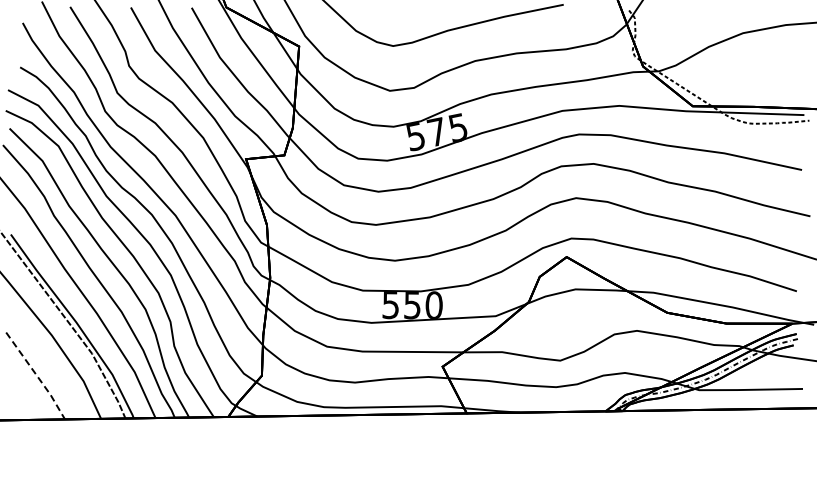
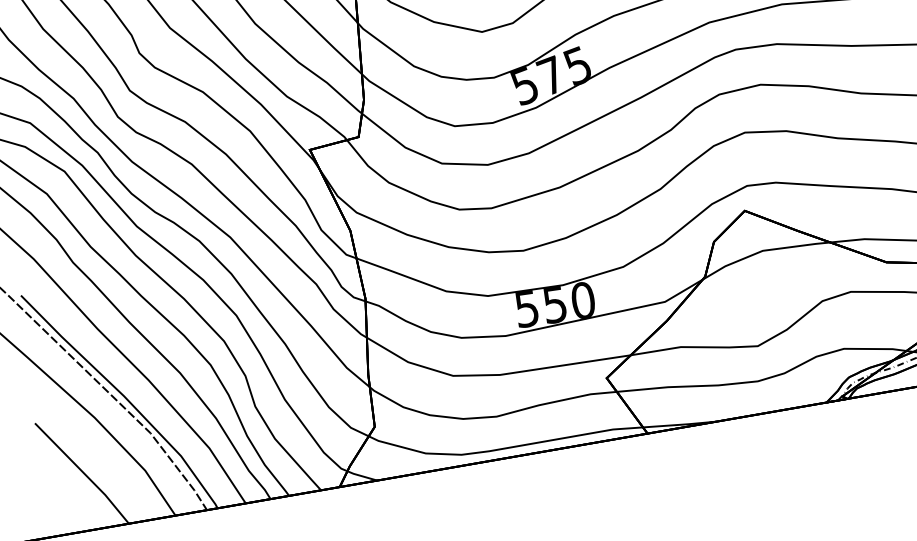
line: (37, 376) -> (84, 473), dashed -> solid

